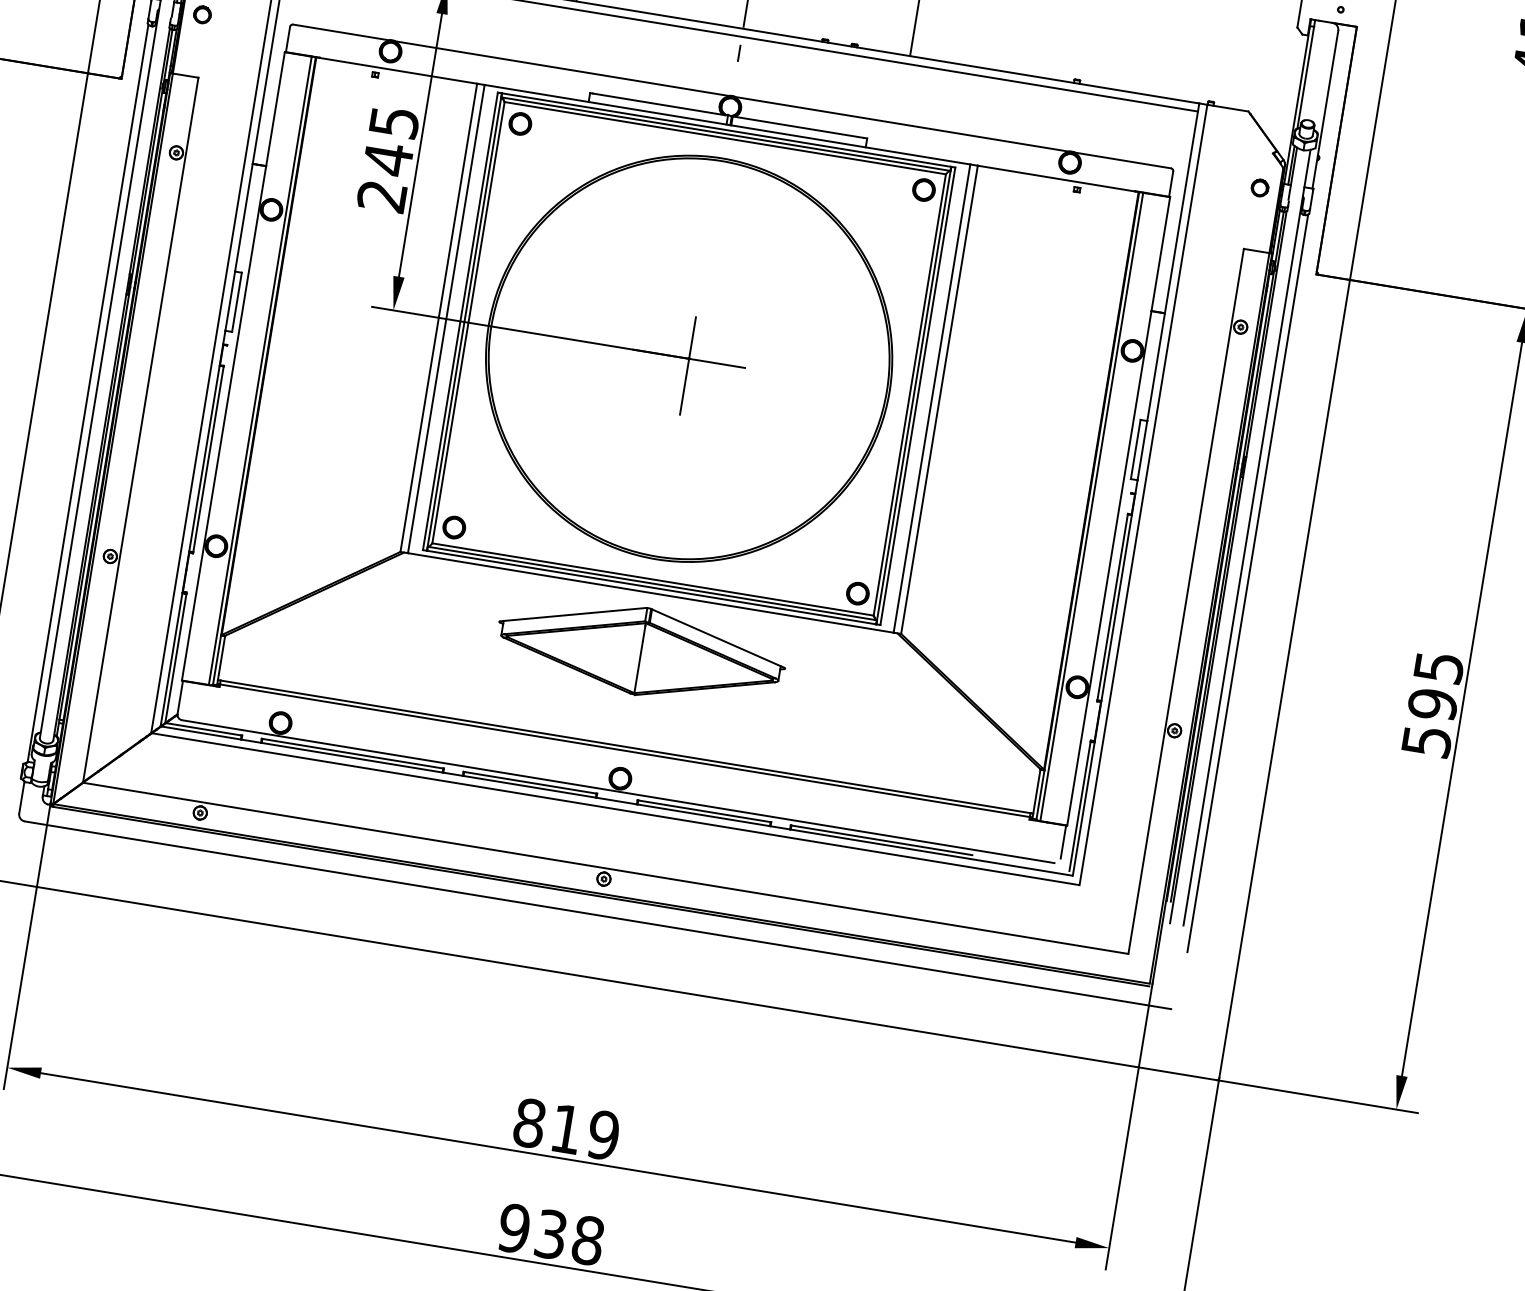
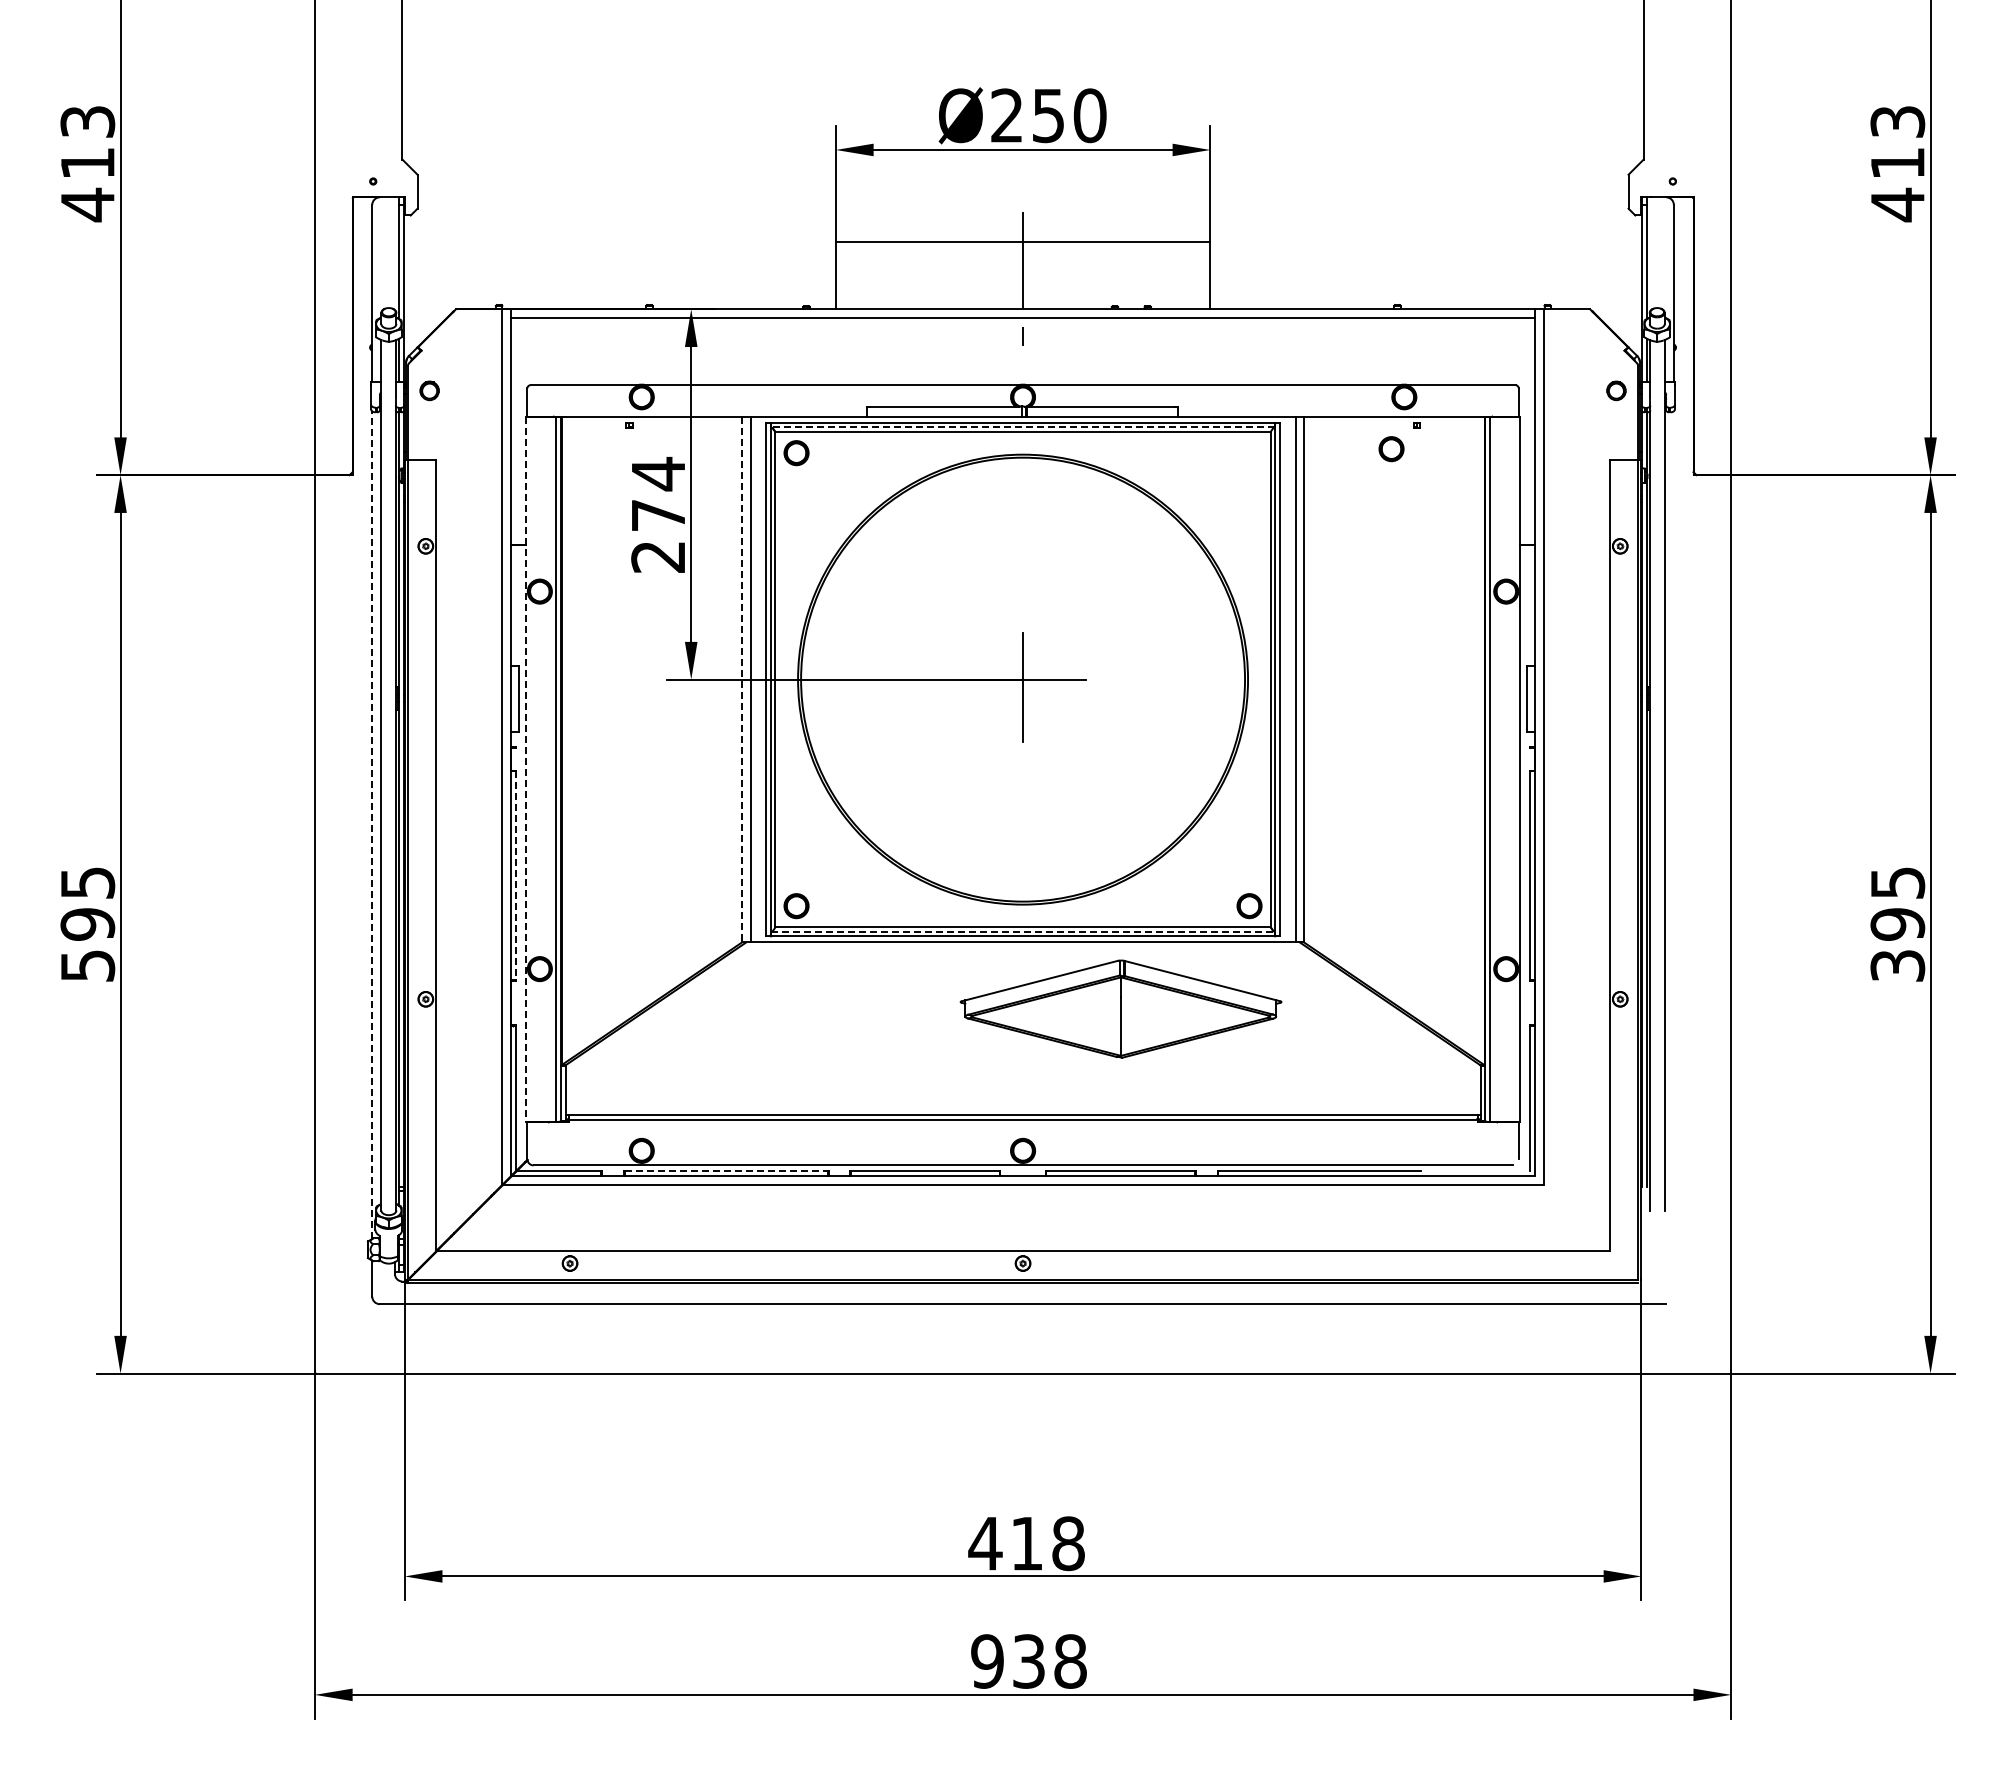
line: (725, 134) -> (1022, 427), solid -> dashed
text: (391, 140) -> (658, 494), 245 -> 274
part: (923, 190) -> (1391, 449), moved
line: (439, 317) -> (742, 679), solid -> dashed
line: (233, 366) -> (526, 769), solid -> dashed
line: (88, 393) -> (372, 825), solid -> dashed
line: (208, 459) -> (515, 875), solid -> dashed
line: (652, 583) -> (1023, 931), solid -> dashed
line: (1247, 583) -> (1673, 825), removed
part: (640, 650) -> (1120, 1008), moved
text: (1426, 741) -> (1897, 965), 595 -> 395
line: (353, 753) -> (726, 1171), solid -> dashed
text: (566, 1129) -> (1026, 1543), 819 -> 418

